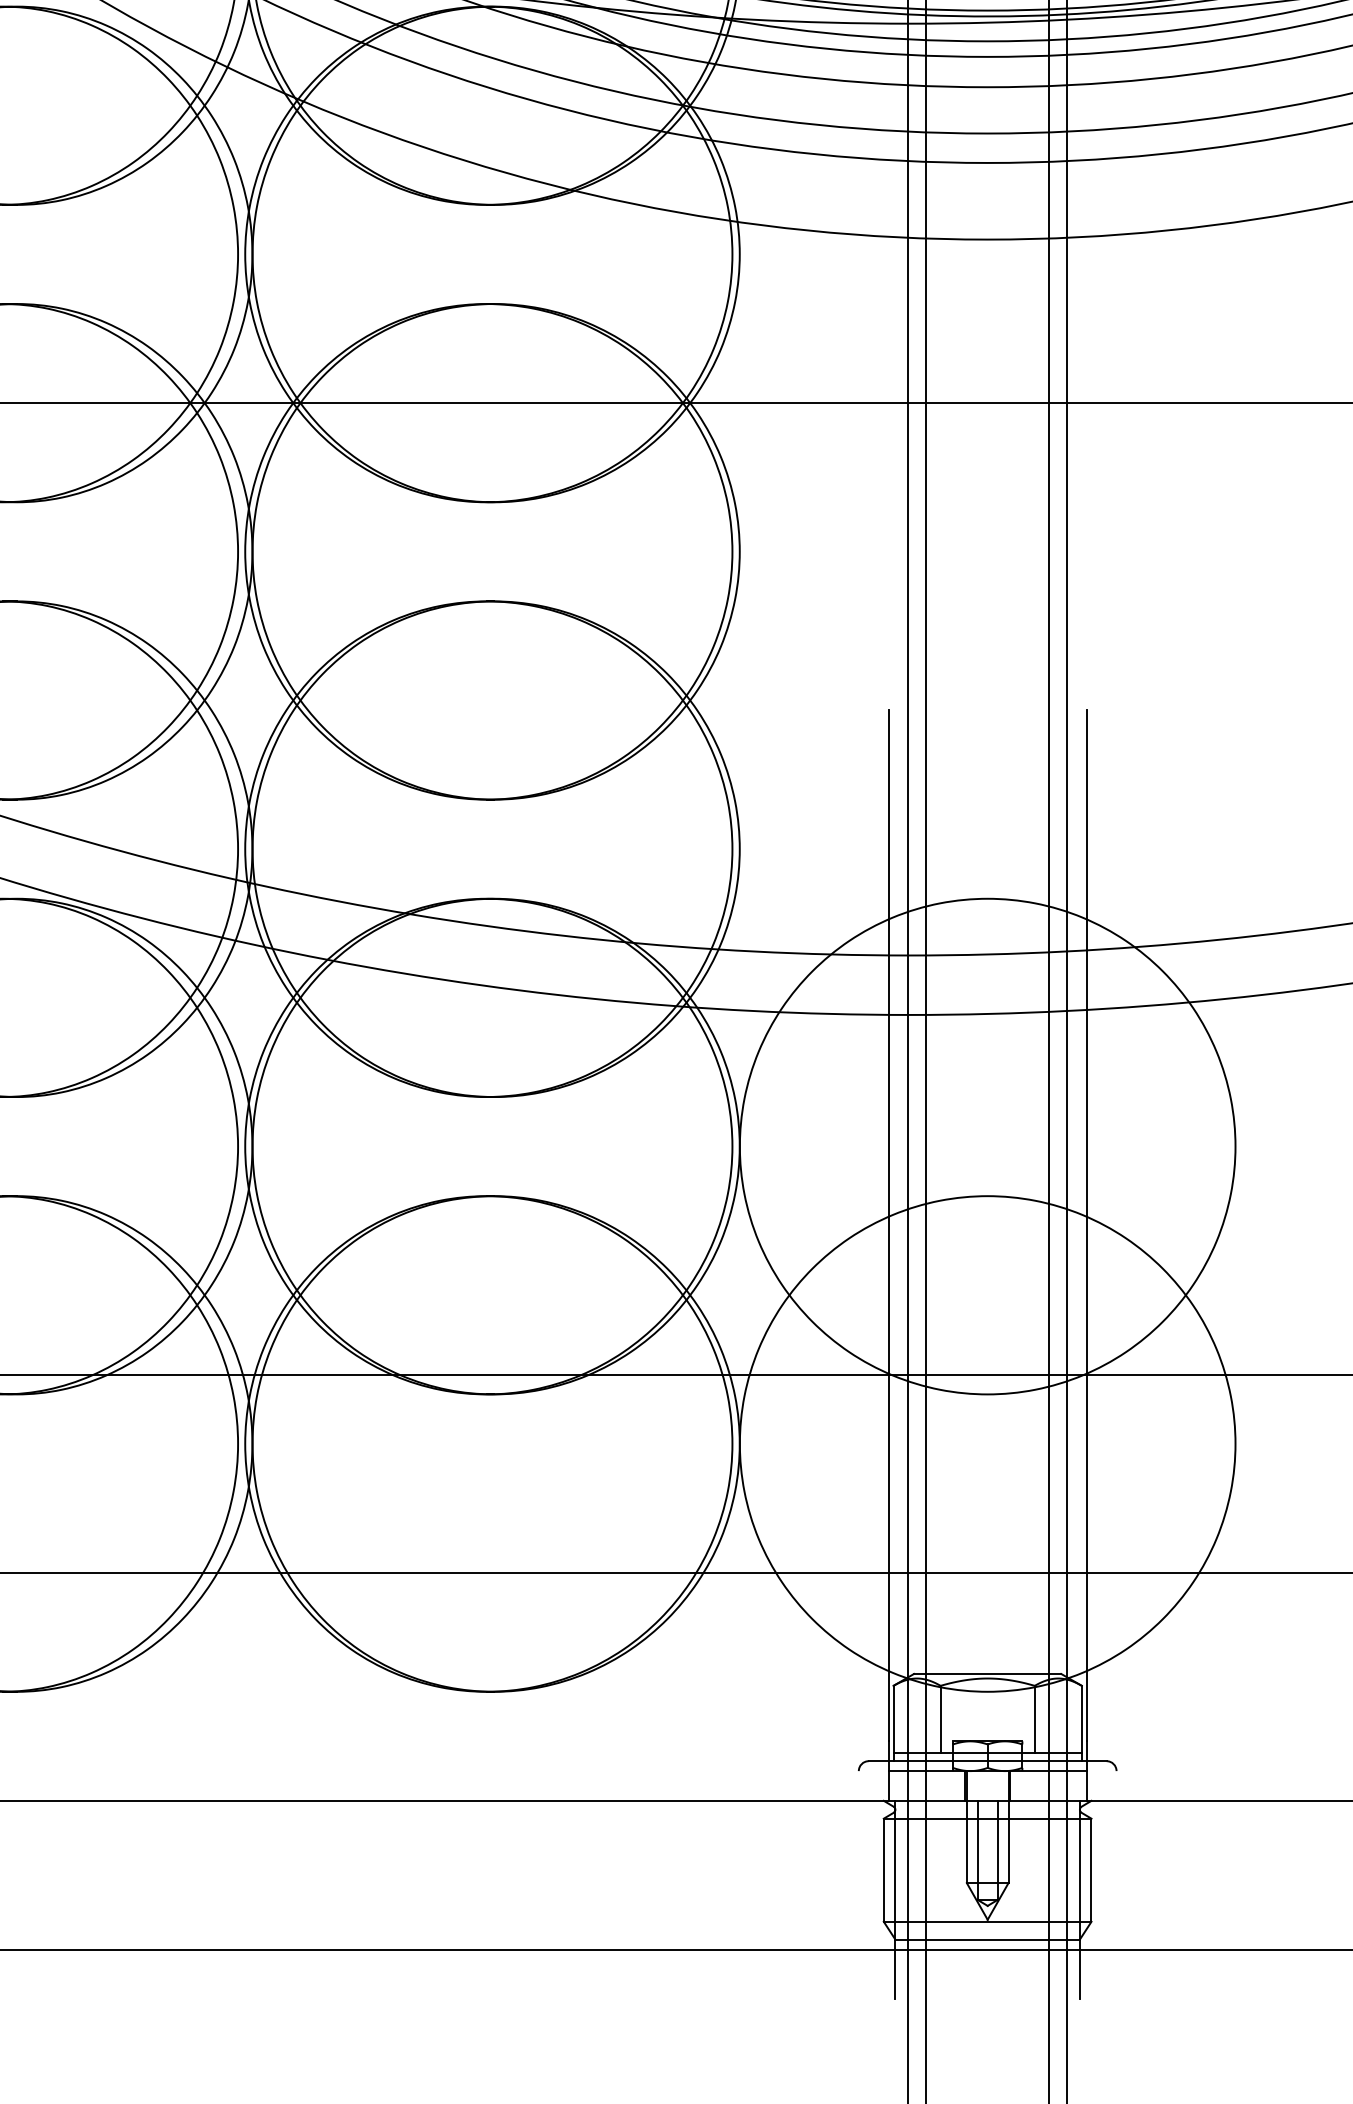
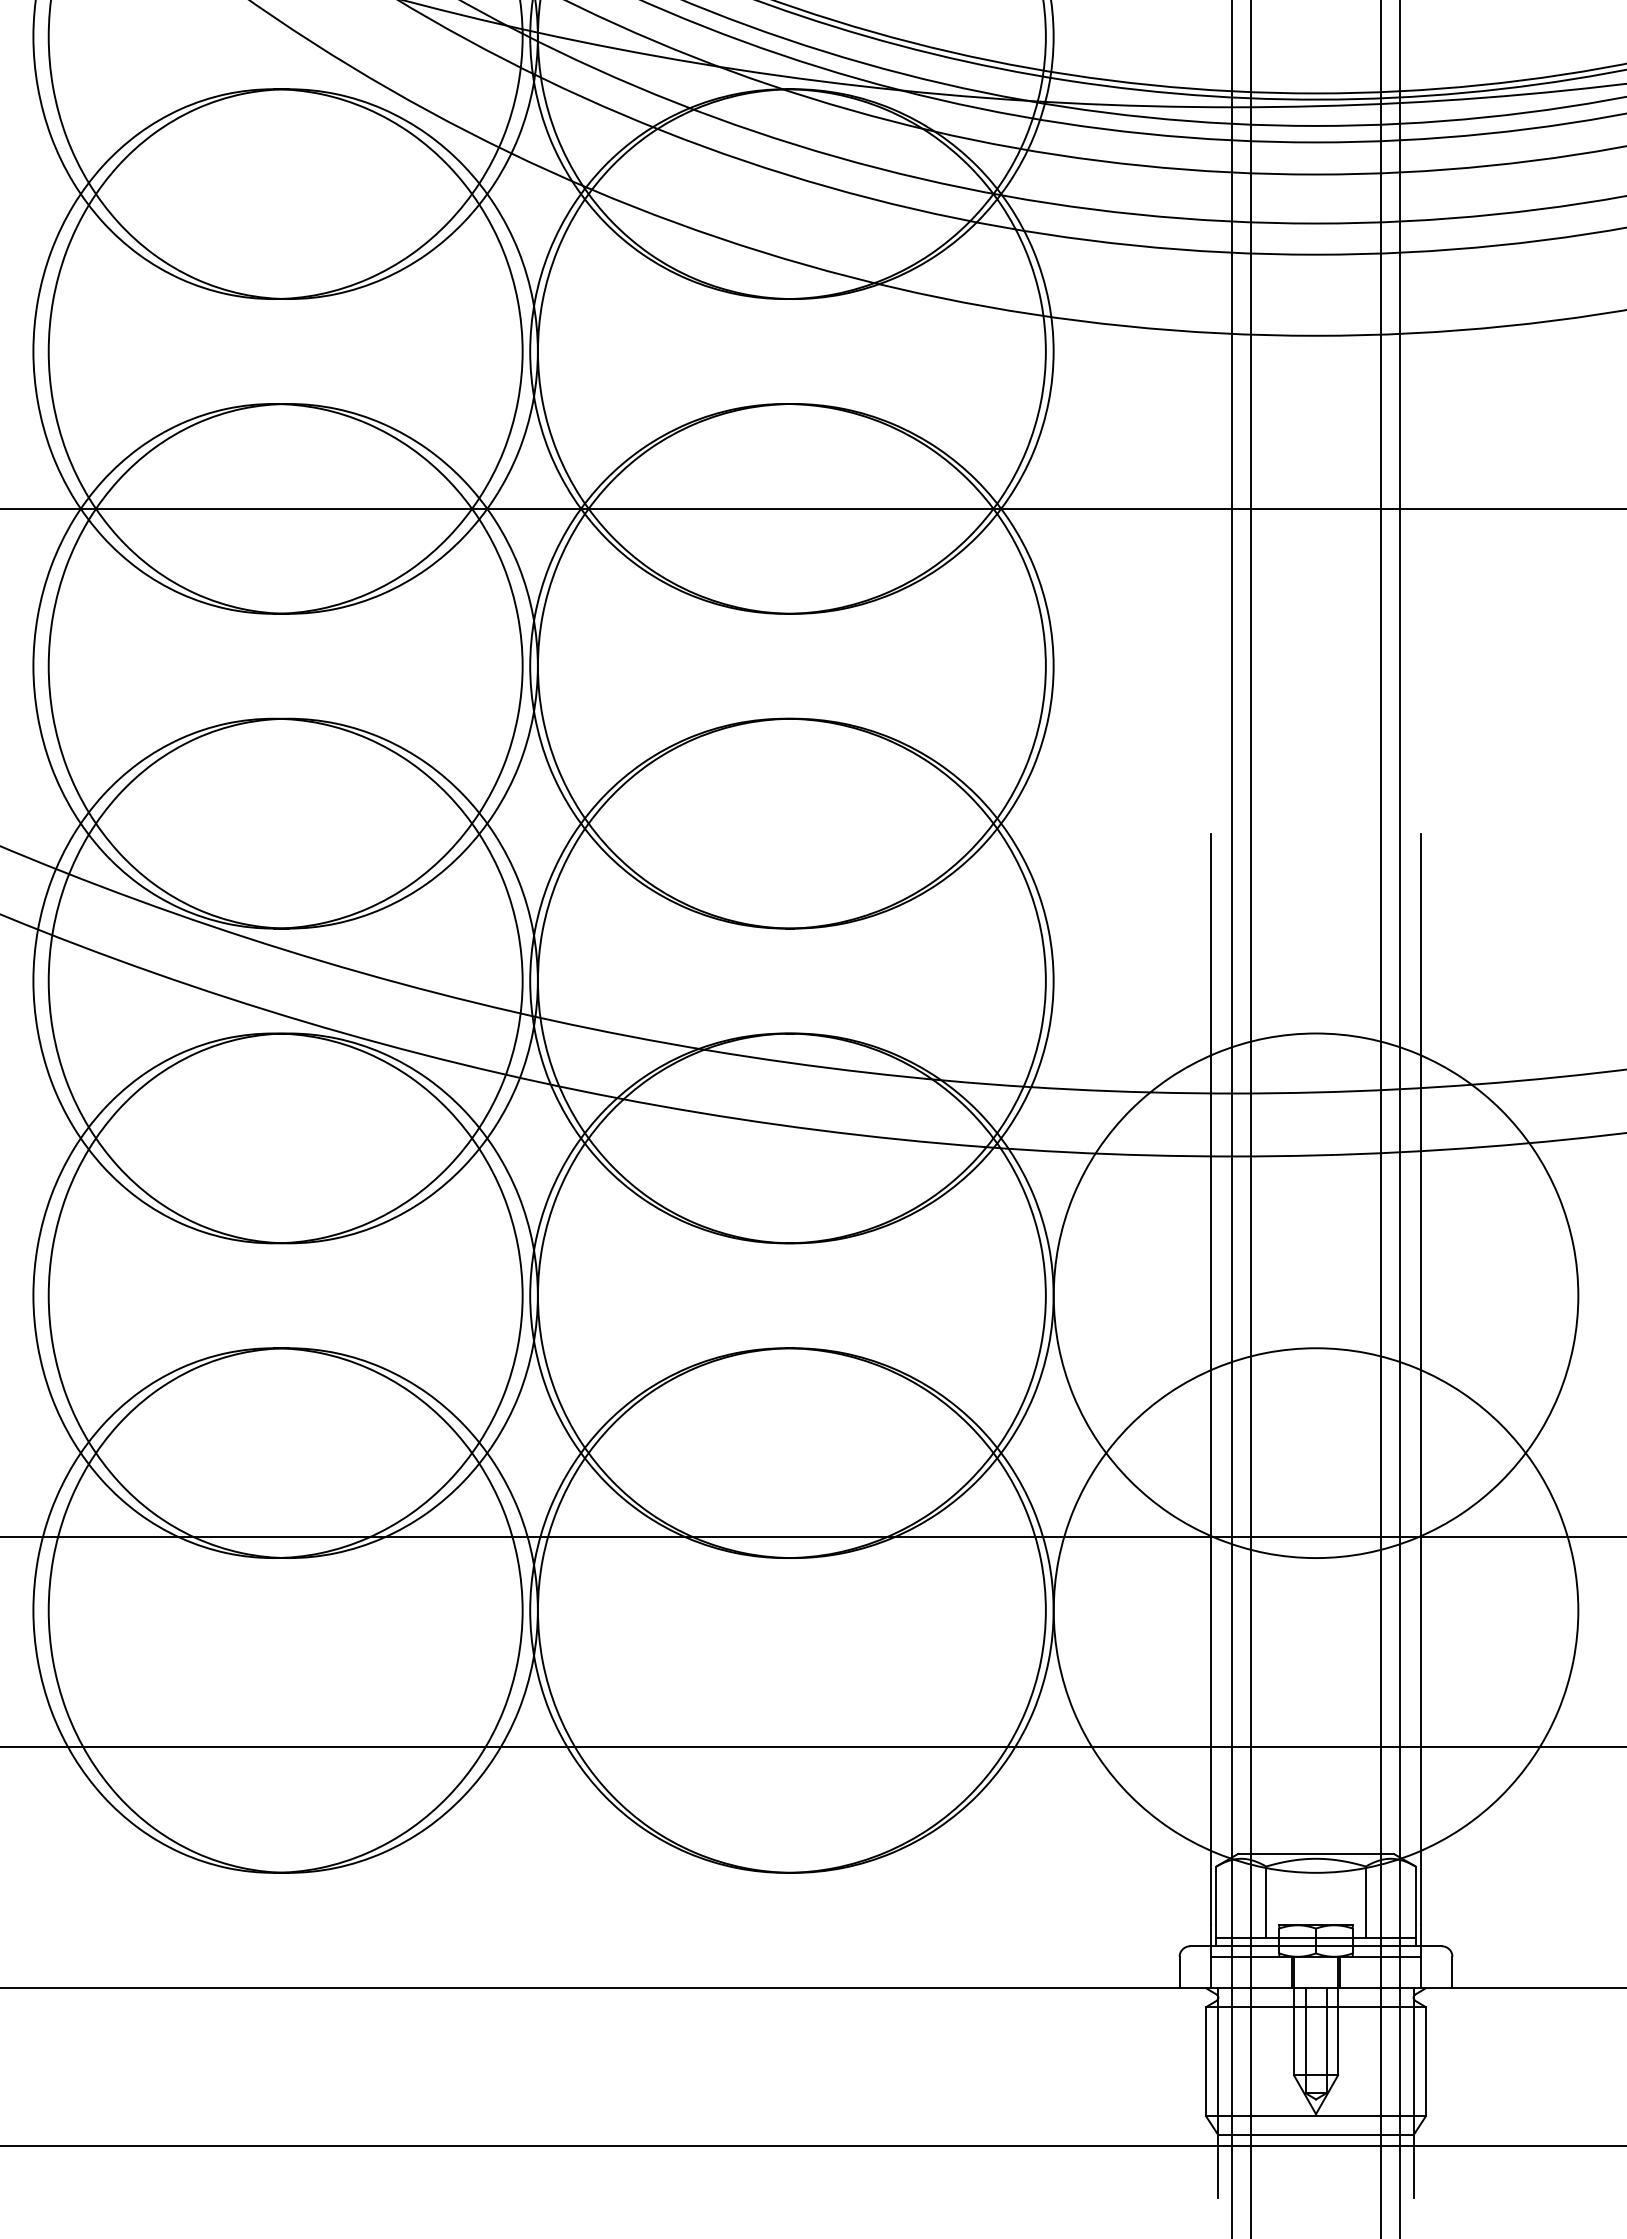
line: (858, 1785) -> (1179, 1972), added
line: (1116, 1785) -> (1452, 1972), added

